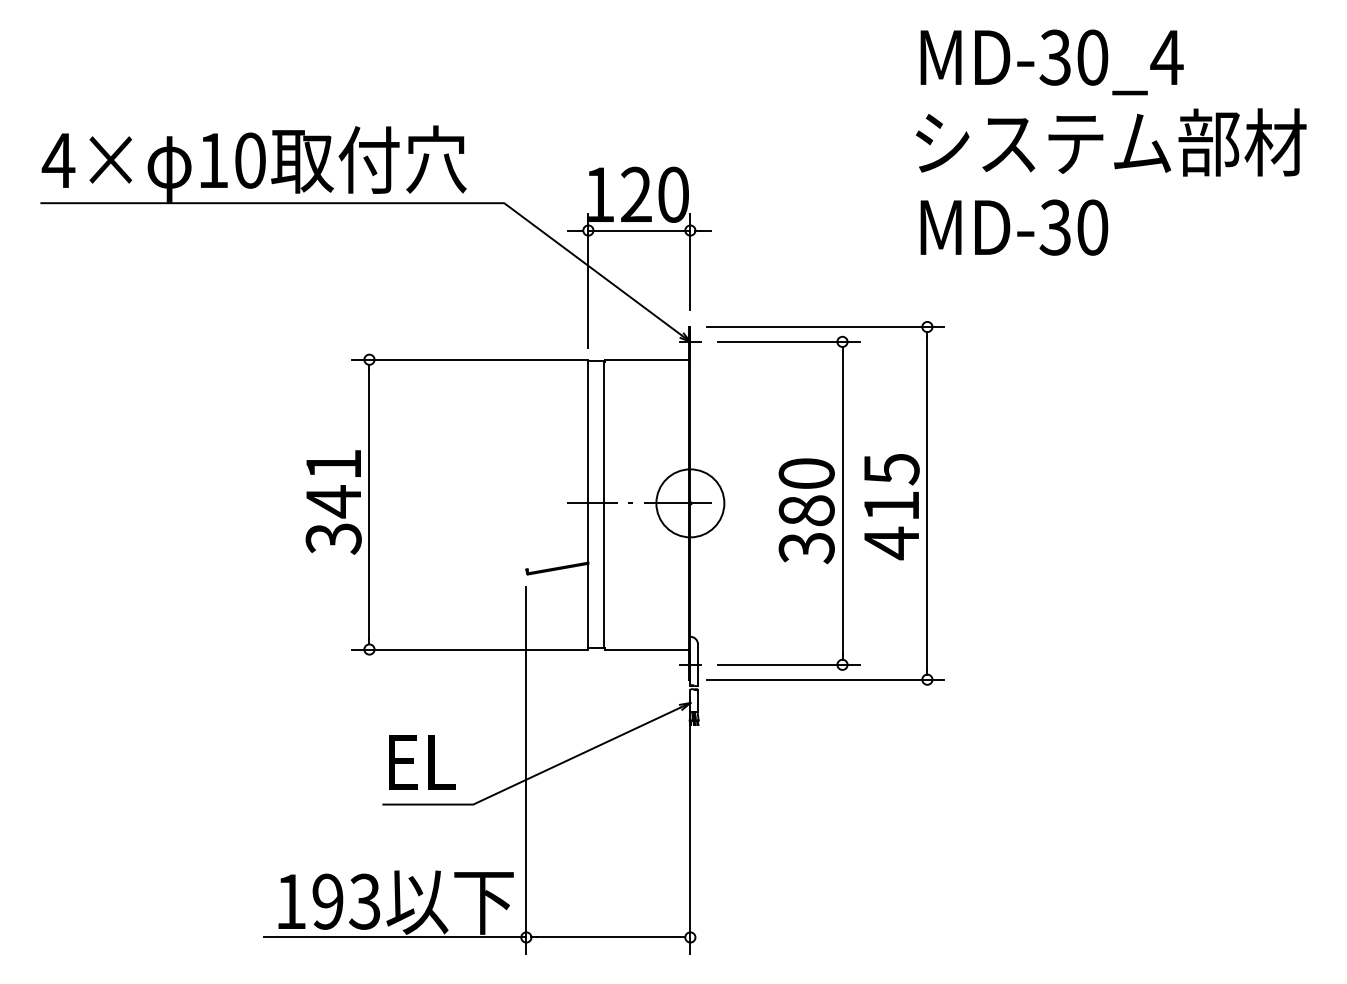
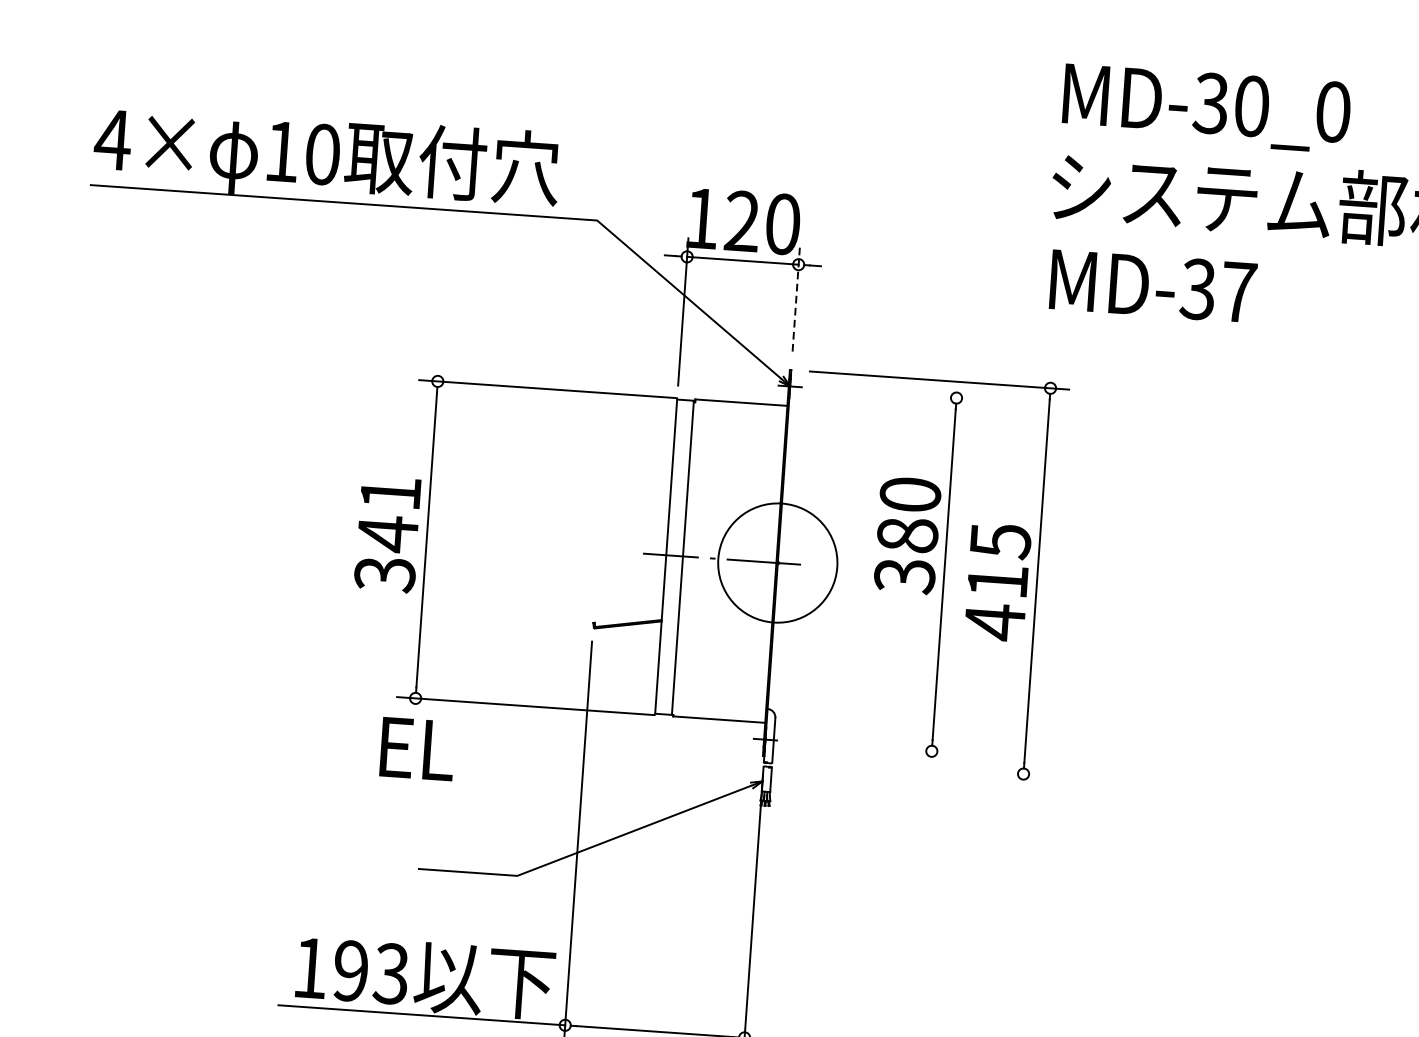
text: (1166, 57) -> (1332, 111), MD-30_4 -> MD-30_0
text: (1092, 227) -> (1238, 292), MD-30 -> MD-37
line: (690, 261) -> (796, 298), solid -> dashed
line: (788, 341) -> (897, 393), removed
circle: (690, 503) -> (777, 563), size x1.6
text: (806, 511) -> (907, 535), moved
line: (788, 664) -> (872, 746), removed
line: (825, 679) -> (912, 766), removed
text: (422, 762) -> (417, 749), moved

